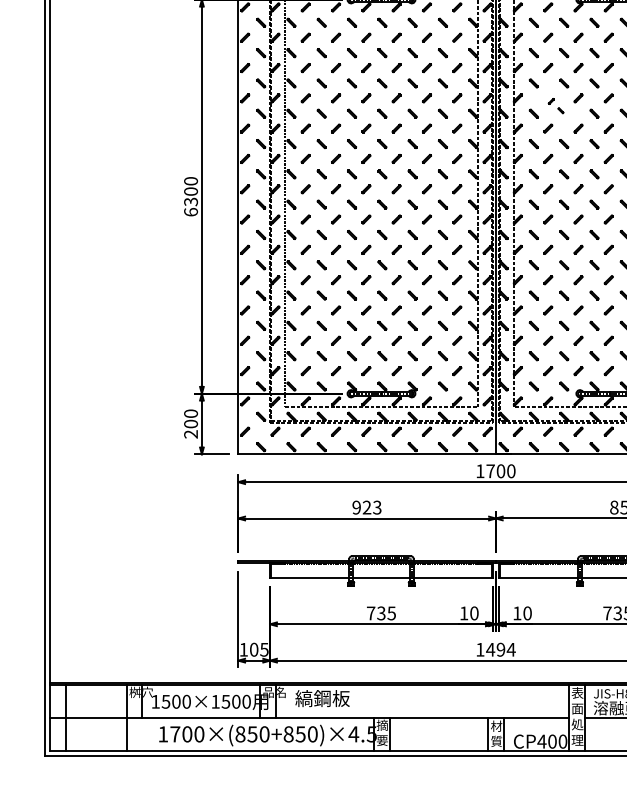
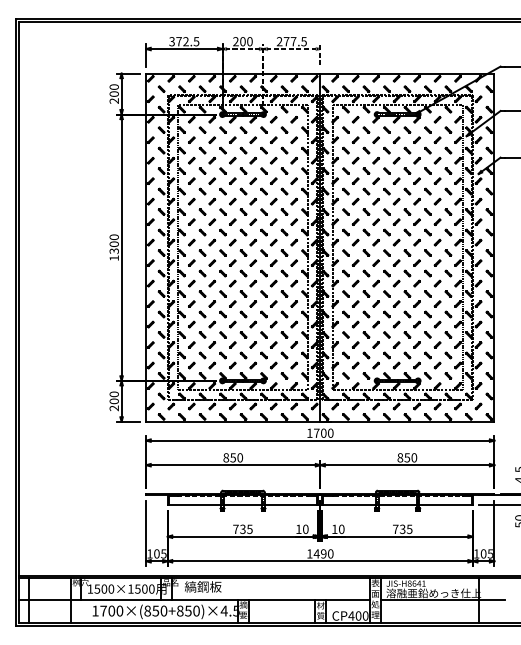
part: (555, 106) -> (360, 186), size x1.67
text: (189, 211) -> (113, 257), 6300 -> 1300
text: (367, 507) -> (233, 457), 923 -> 850
text: (510, 649) -> (330, 553), 1494 -> 1490

